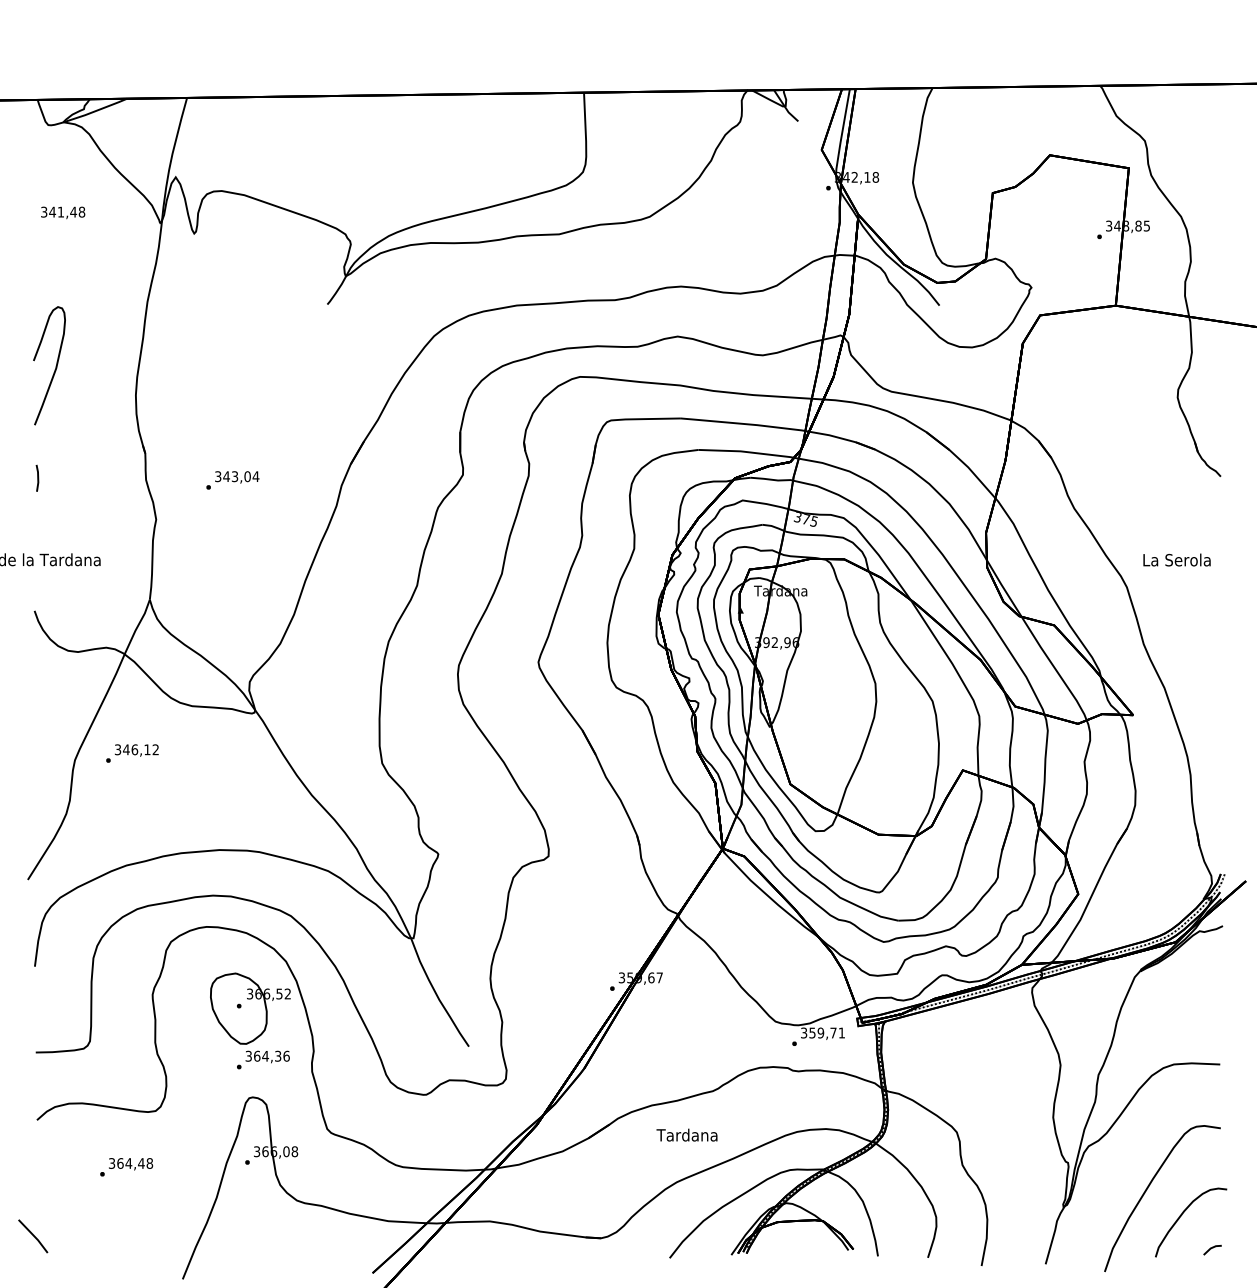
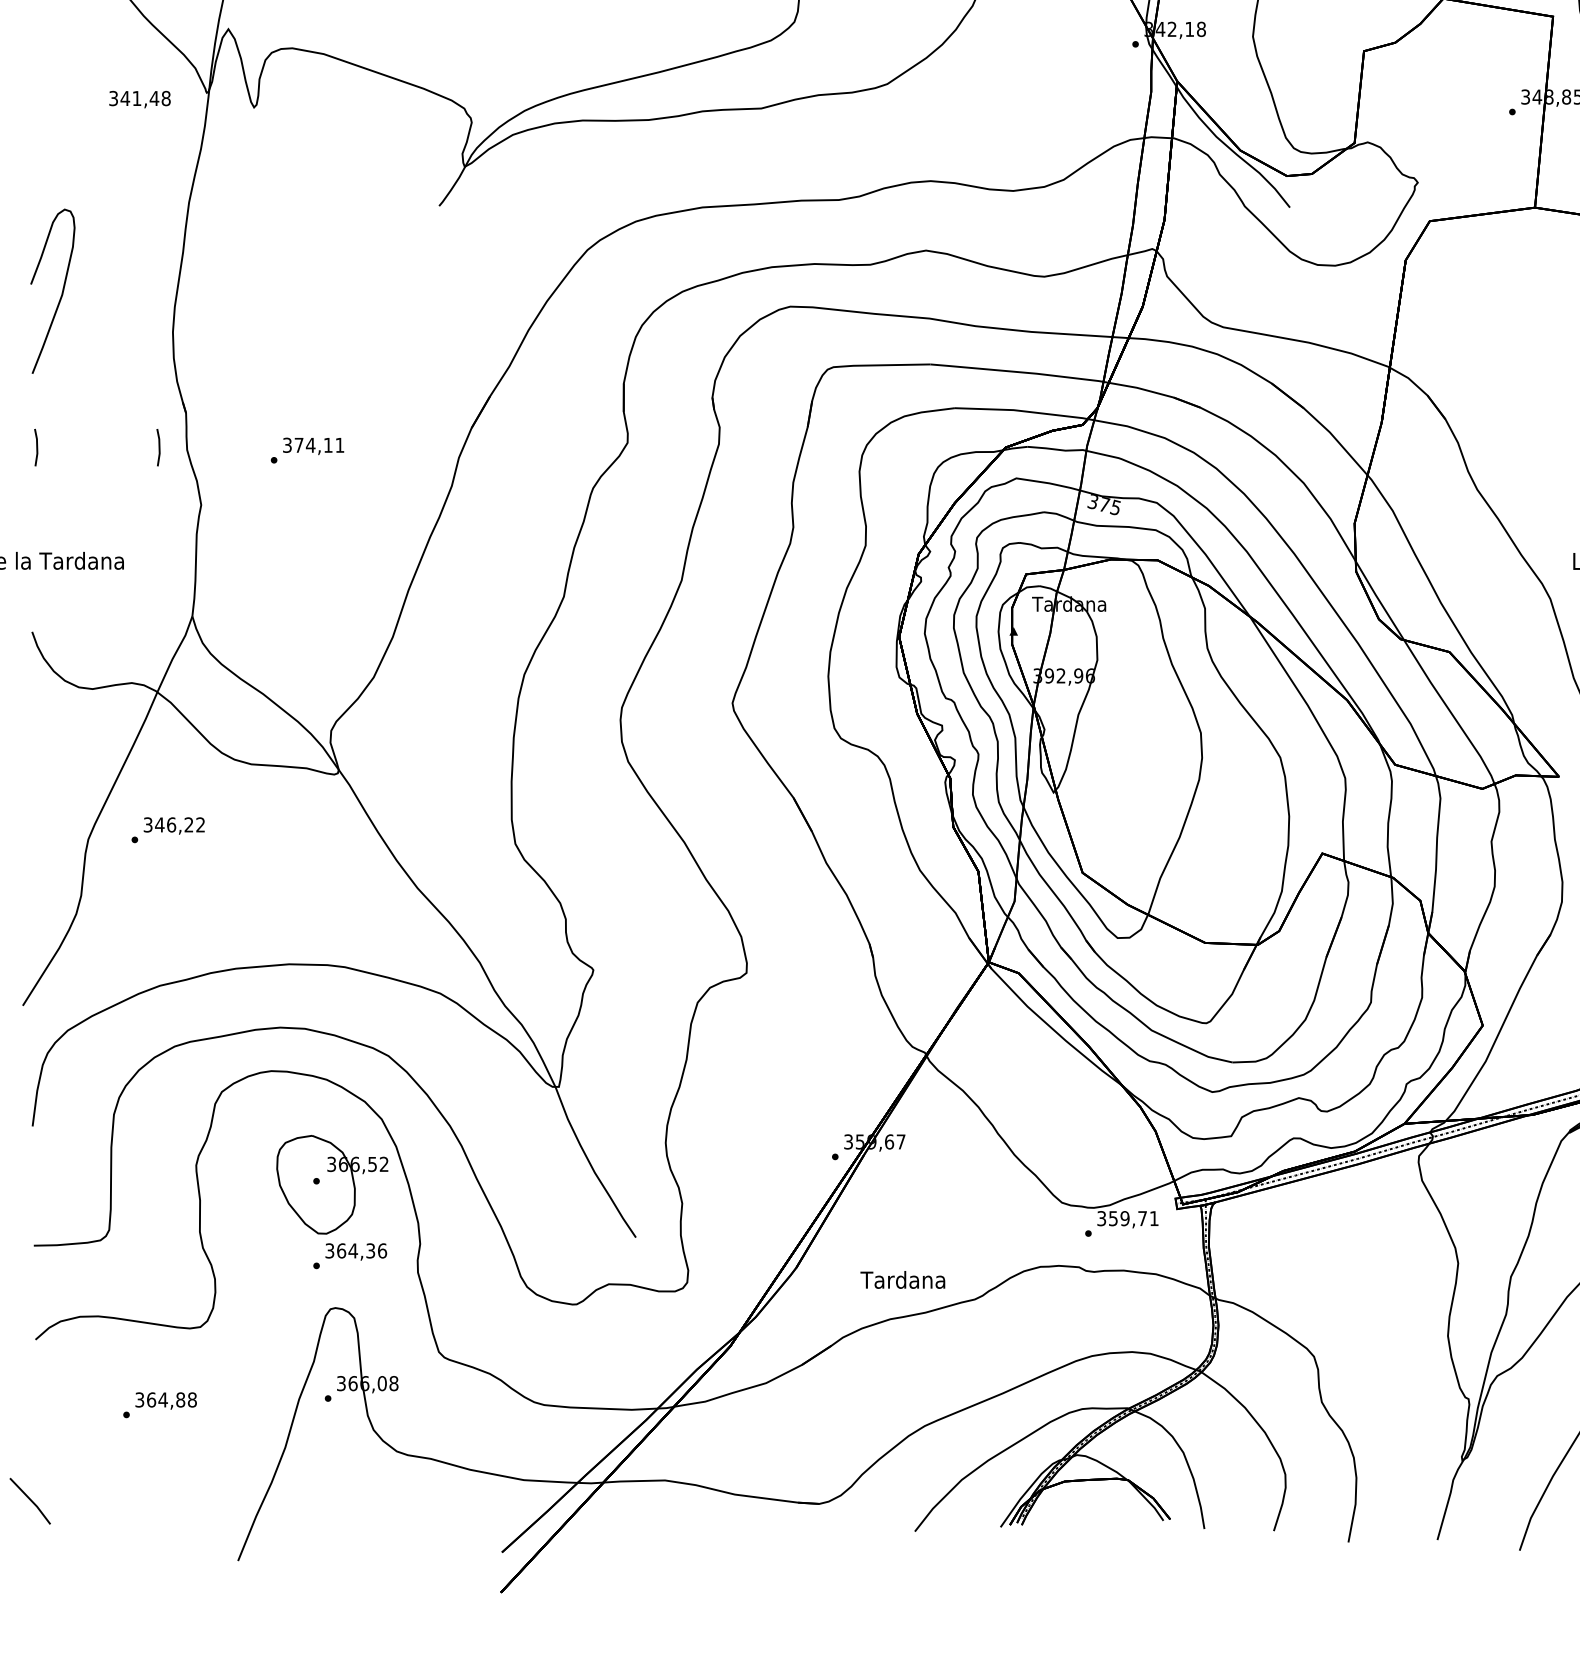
text: (63, 212) -> (140, 99), moved
text: (241, 476) -> (319, 445), 343,04 -> 374,11
line: (125, 477) -> (158, 446), added
text: (147, 749) -> (189, 824), 346,12 -> 346,22
text: (686, 1134) -> (902, 1279), moved
text: (141, 1163) -> (180, 1399), 364,48 -> 364,88

